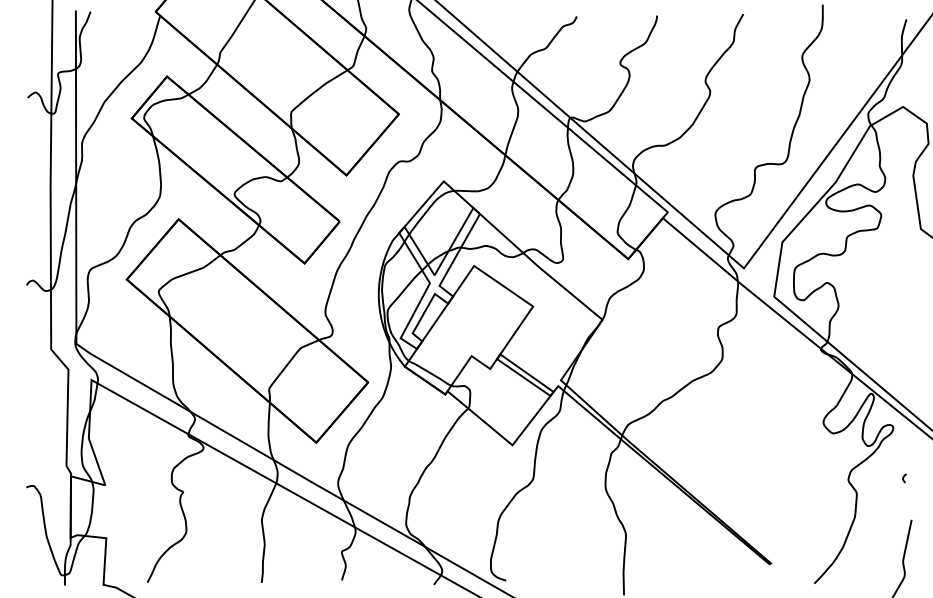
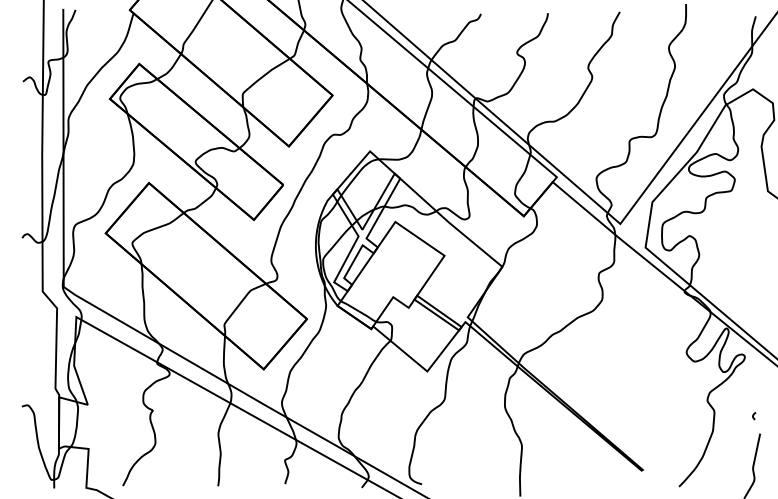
curve: (904, 477) -> (754, 415), moved

